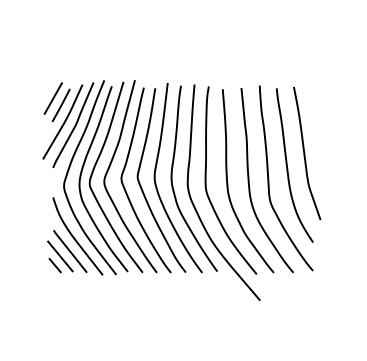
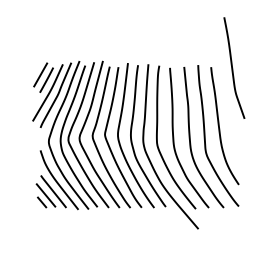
curve: (305, 153) -> (233, 68), moved

